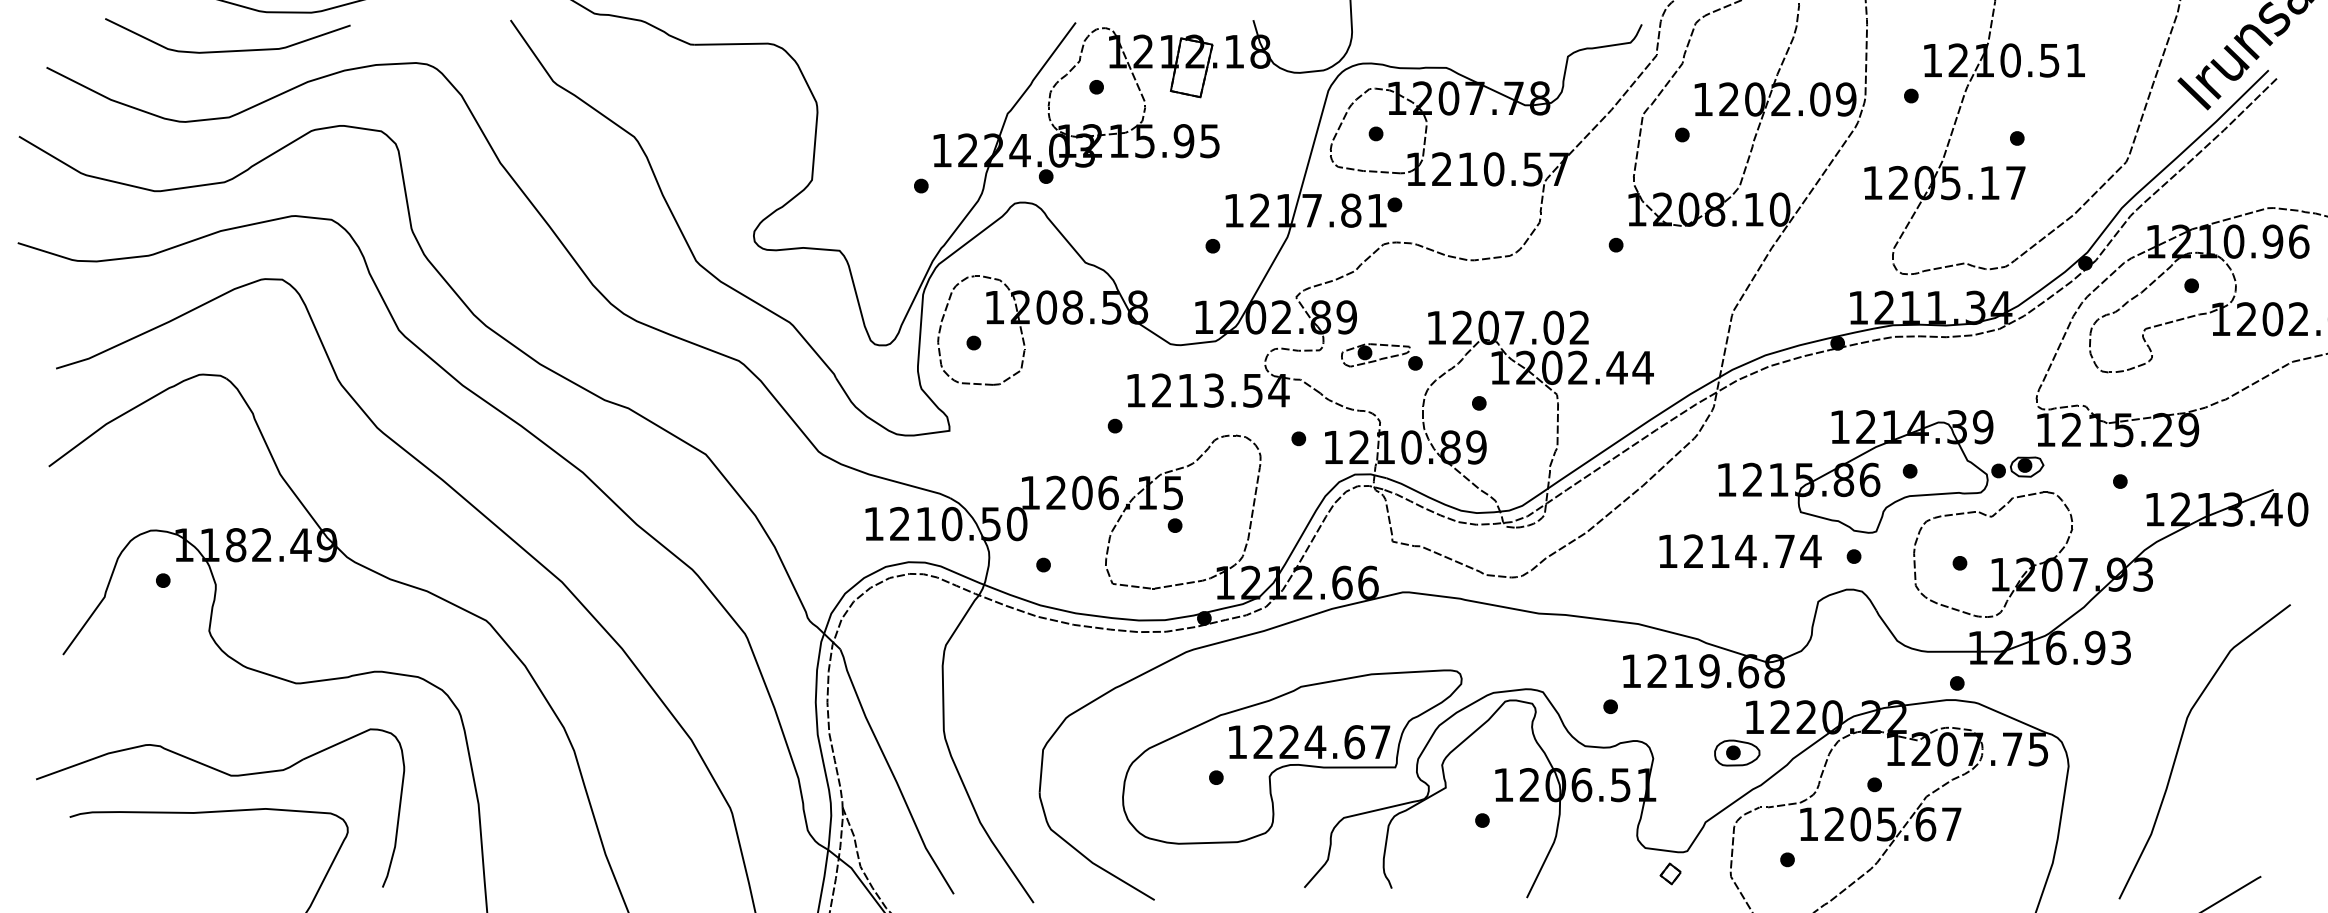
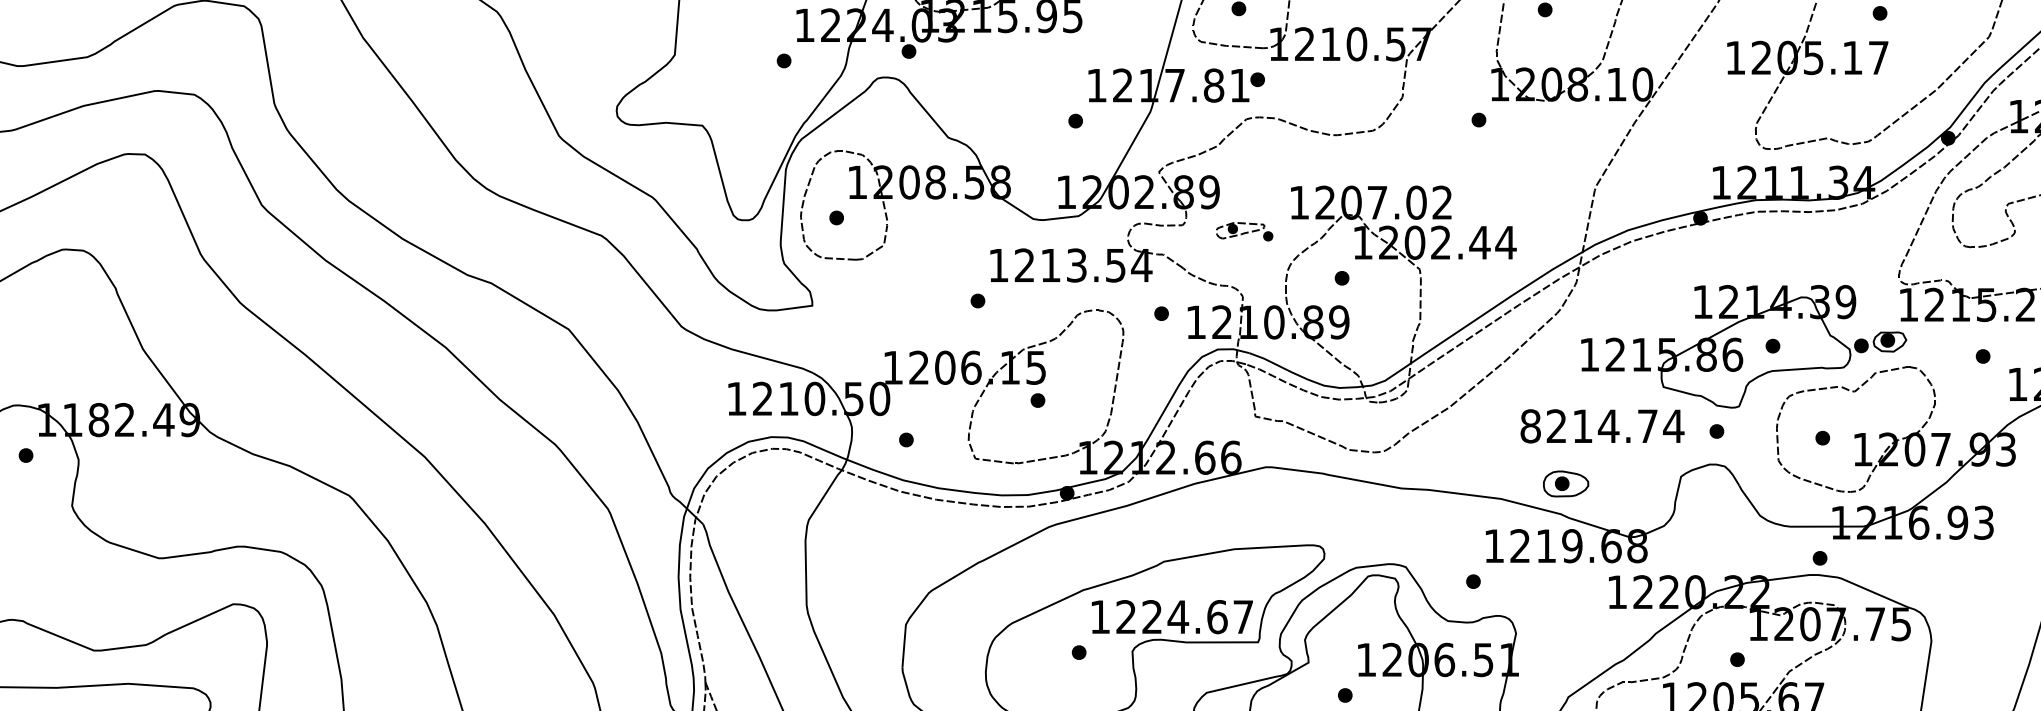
part: (1381, 356) -> (1244, 231), size x0.7
text: (1667, 551) -> (1530, 426), 1214.74 -> 8214.74
part: (1737, 752) -> (1566, 483), moved

